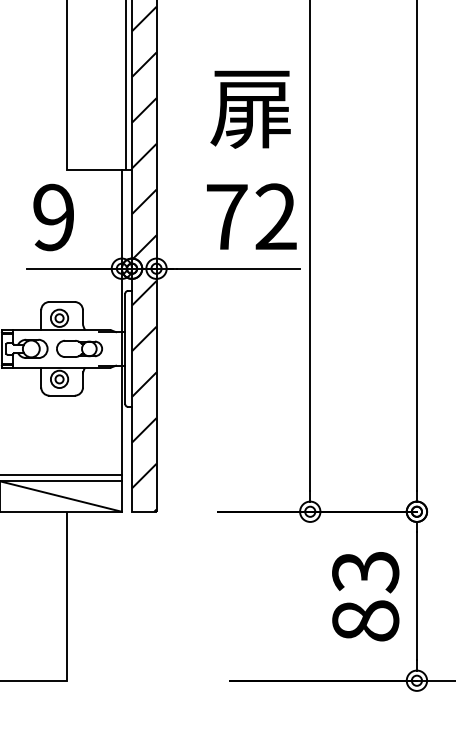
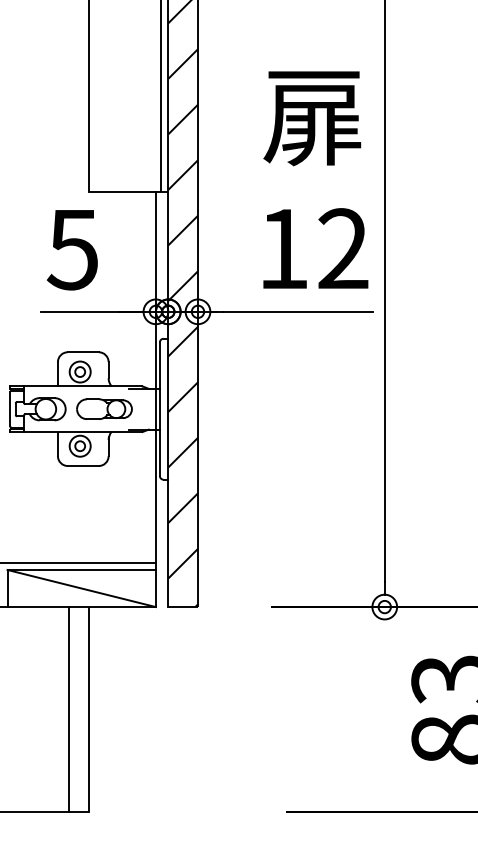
text: (227, 216) -> (284, 248), 72 -> 12
text: (53, 217) -> (72, 249), 9 -> 5
line: (50, 595) -> (69, 708), added

